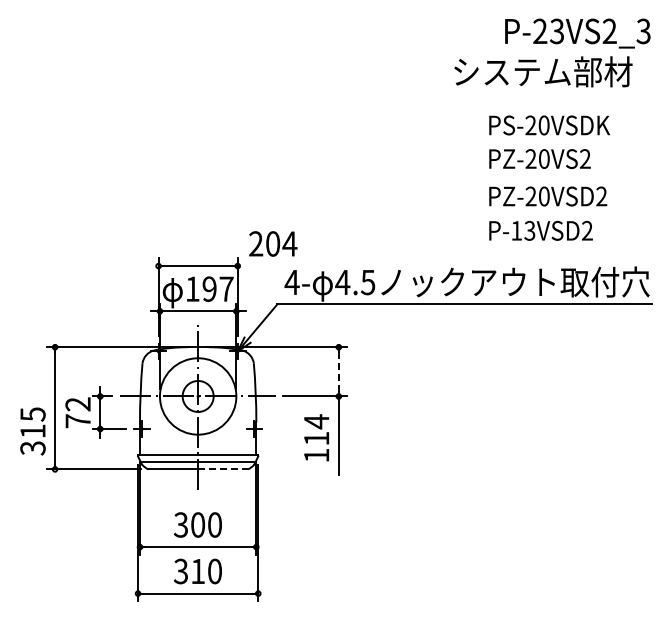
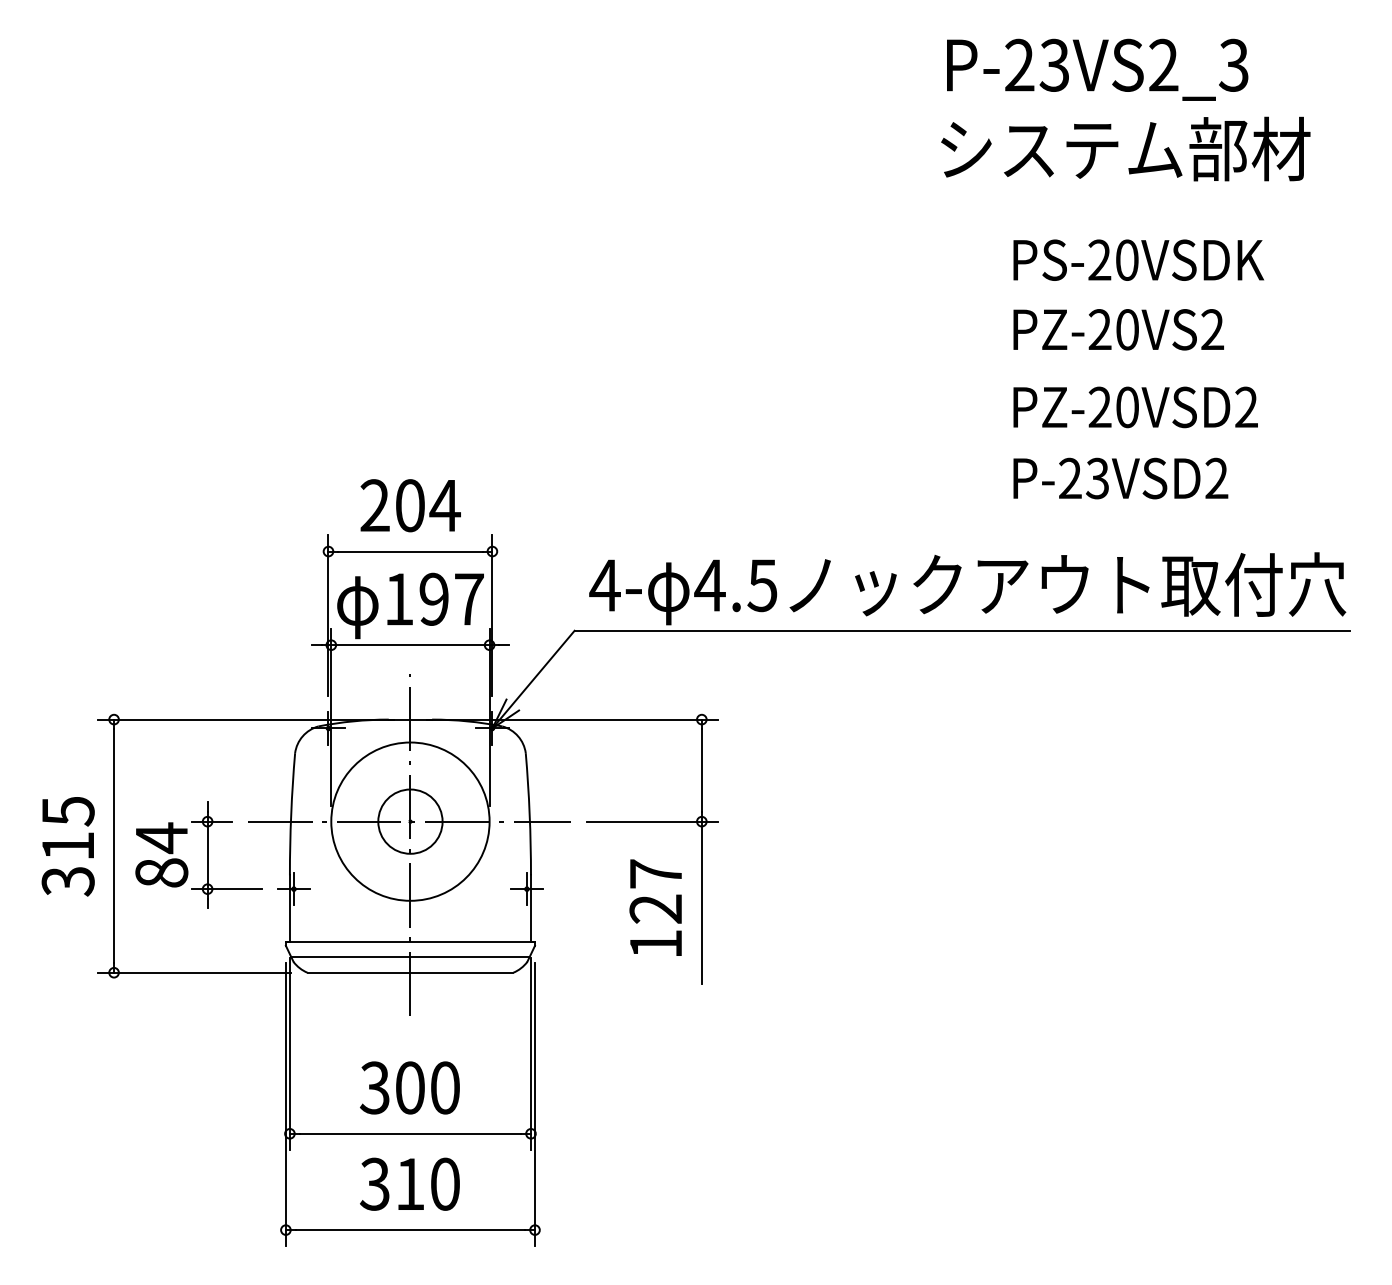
text: (577, 33) -> (1096, 69), moved
text: (516, 230) -> (1069, 477), P-13VSD2 -> P-23VSD2
text: (273, 243) -> (411, 504), moved
line: (338, 371) -> (701, 769), dashed -> solid
text: (77, 412) -> (160, 854), 72 -> 84
text: (316, 429) -> (655, 890), 114 -> 127
text: (32, 431) -> (67, 846), moved
line: (223, 469) -> (462, 972), dashed -> solid

